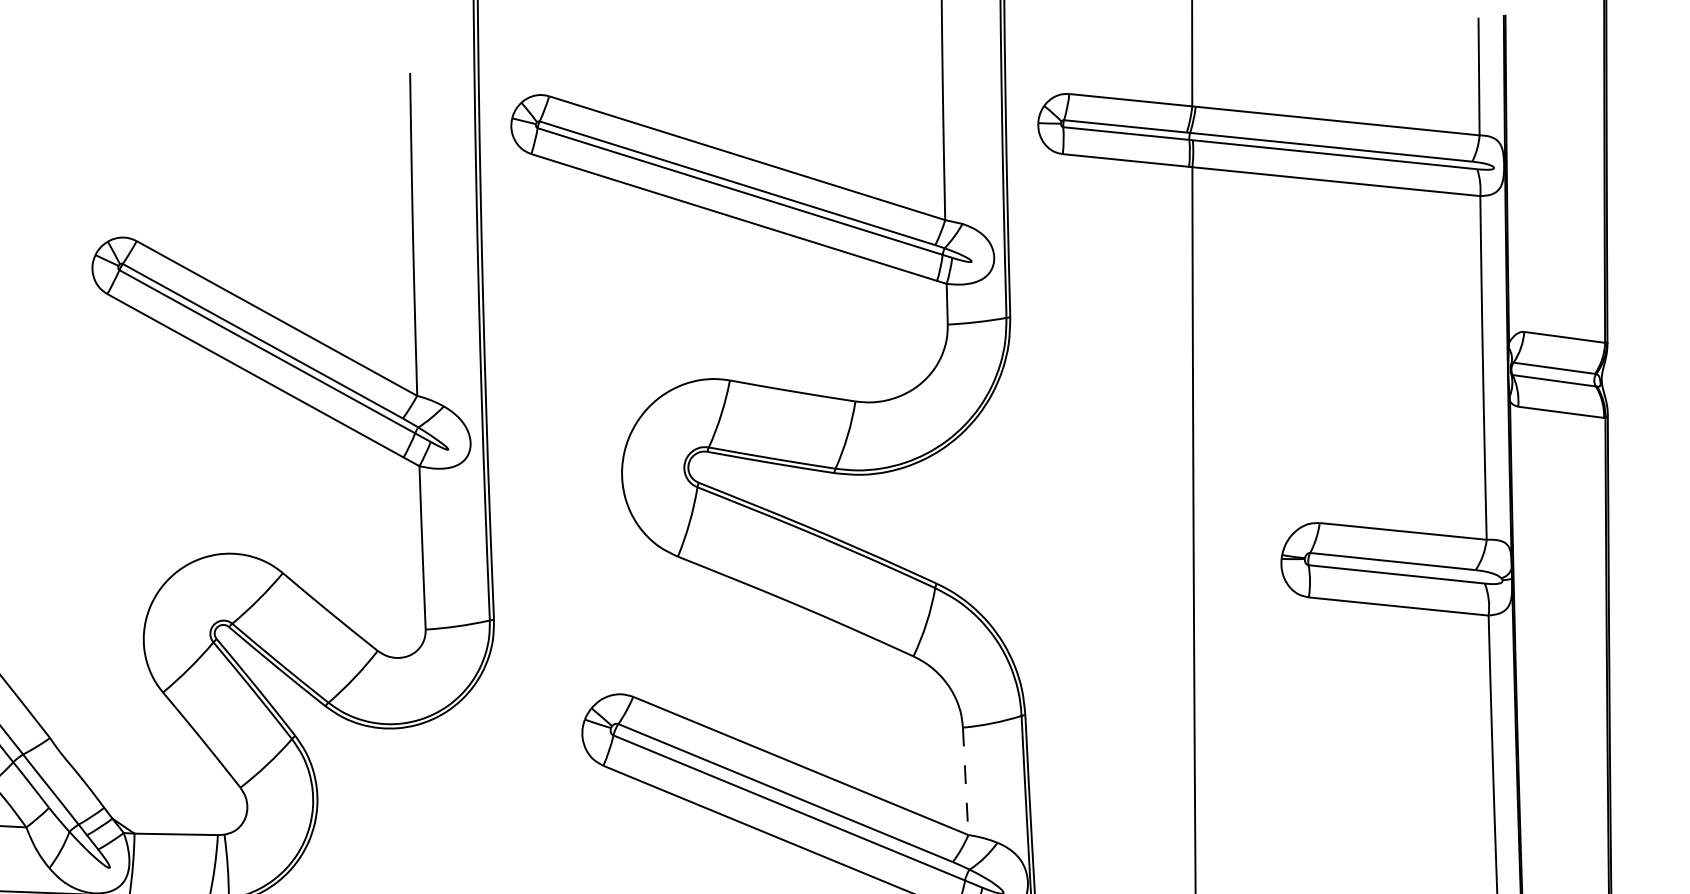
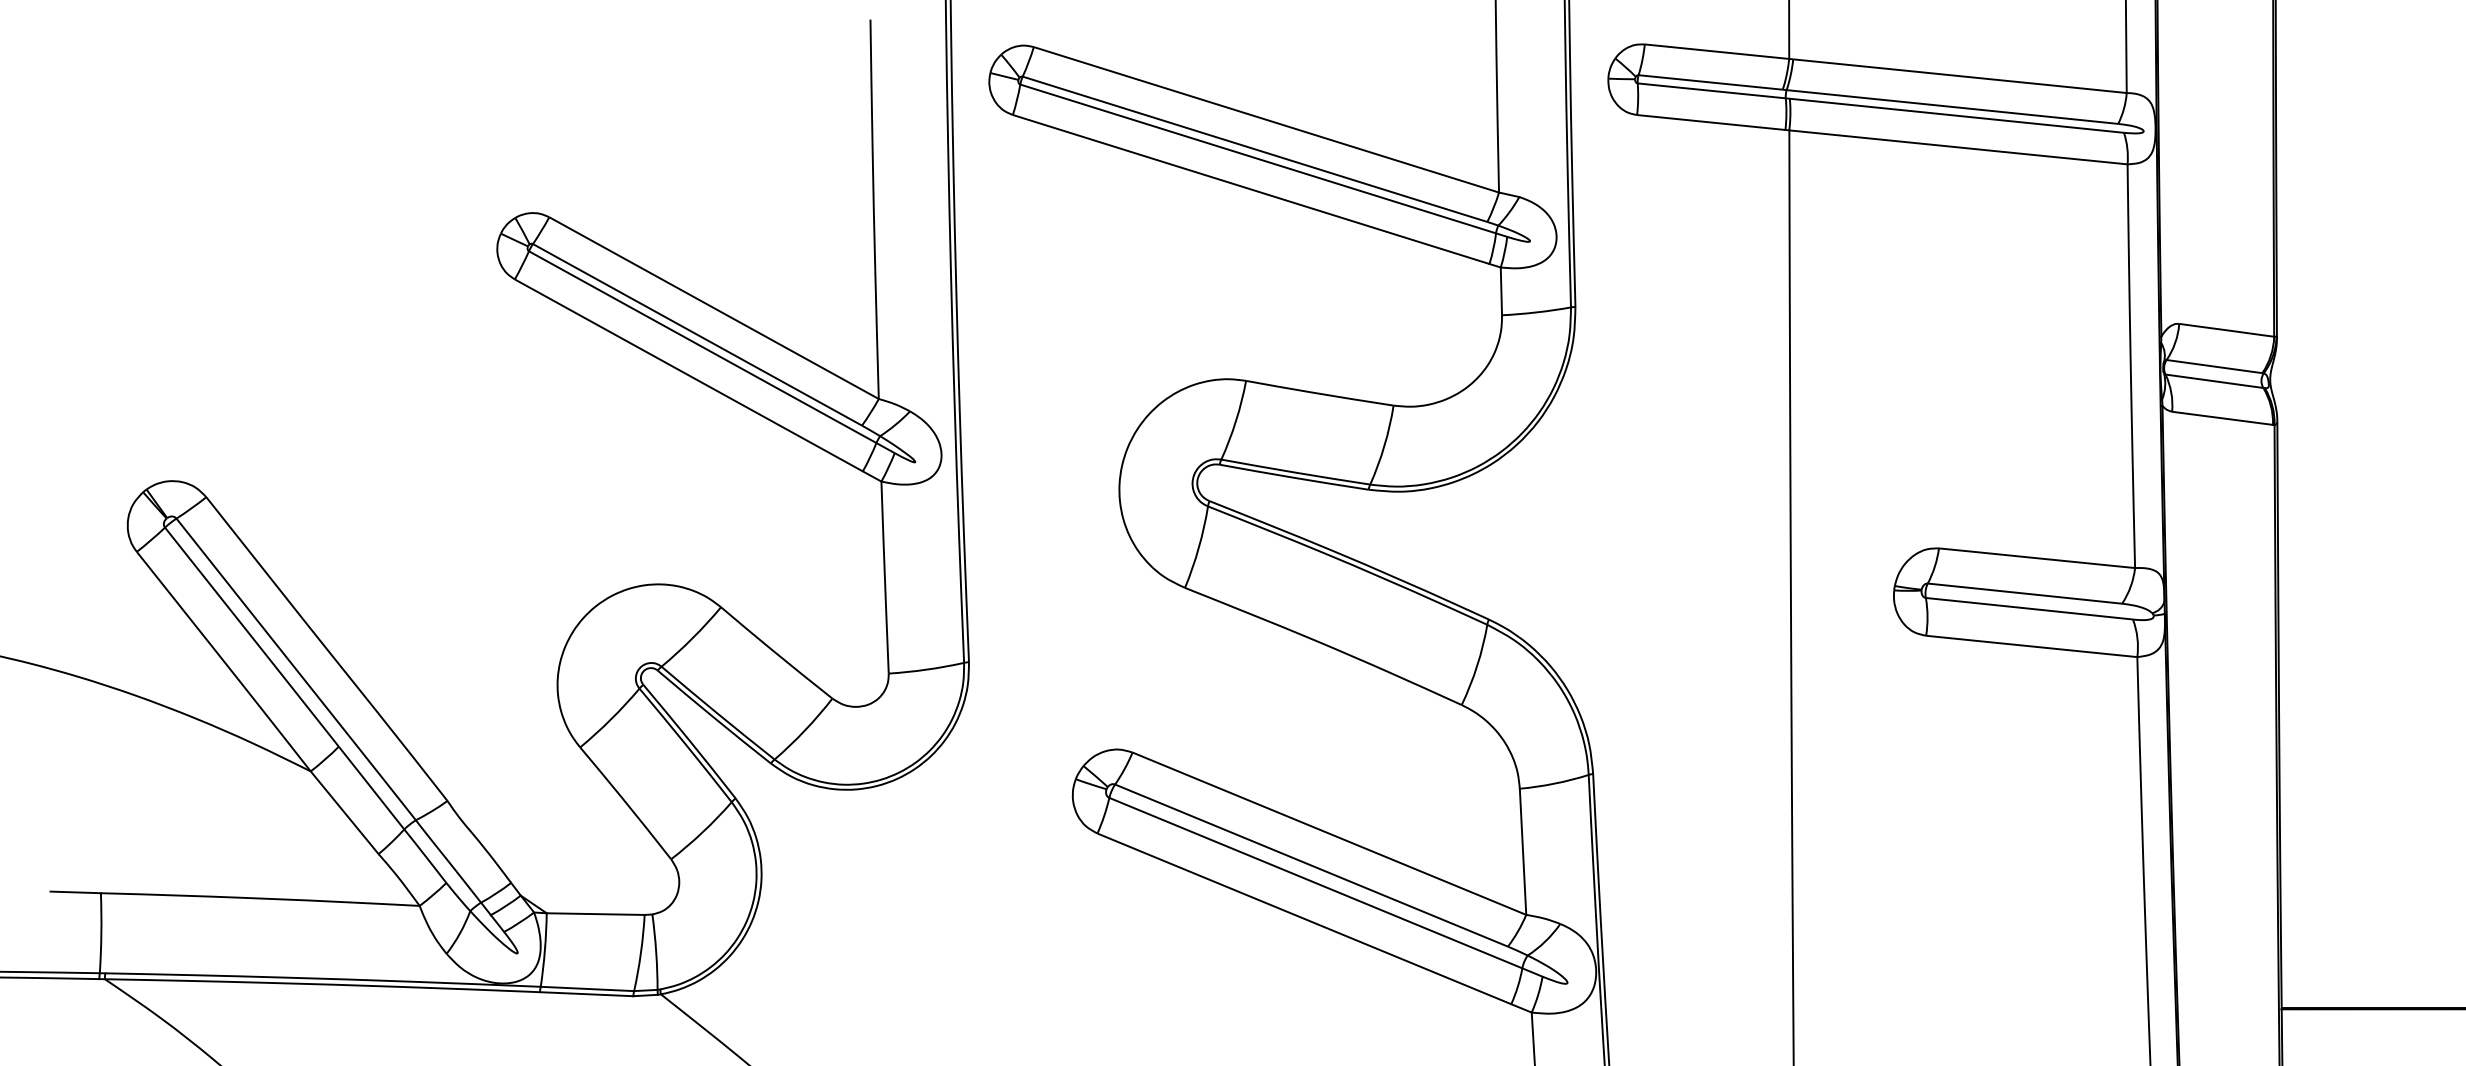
line: (966, 781) -> (1523, 852), dashed -> solid

